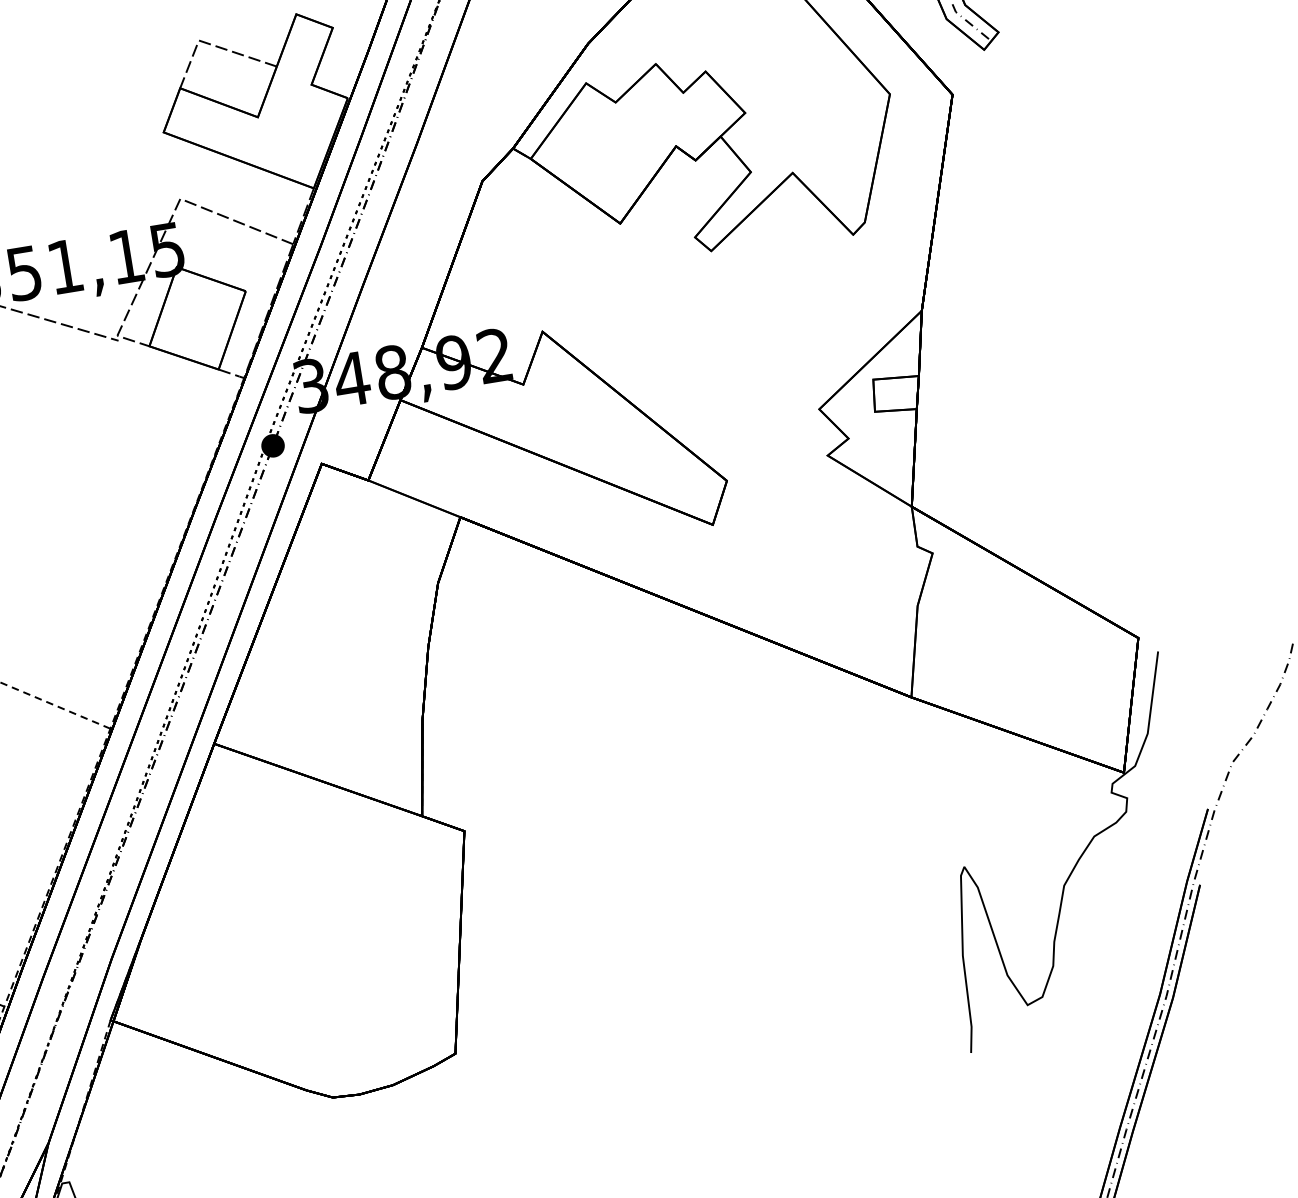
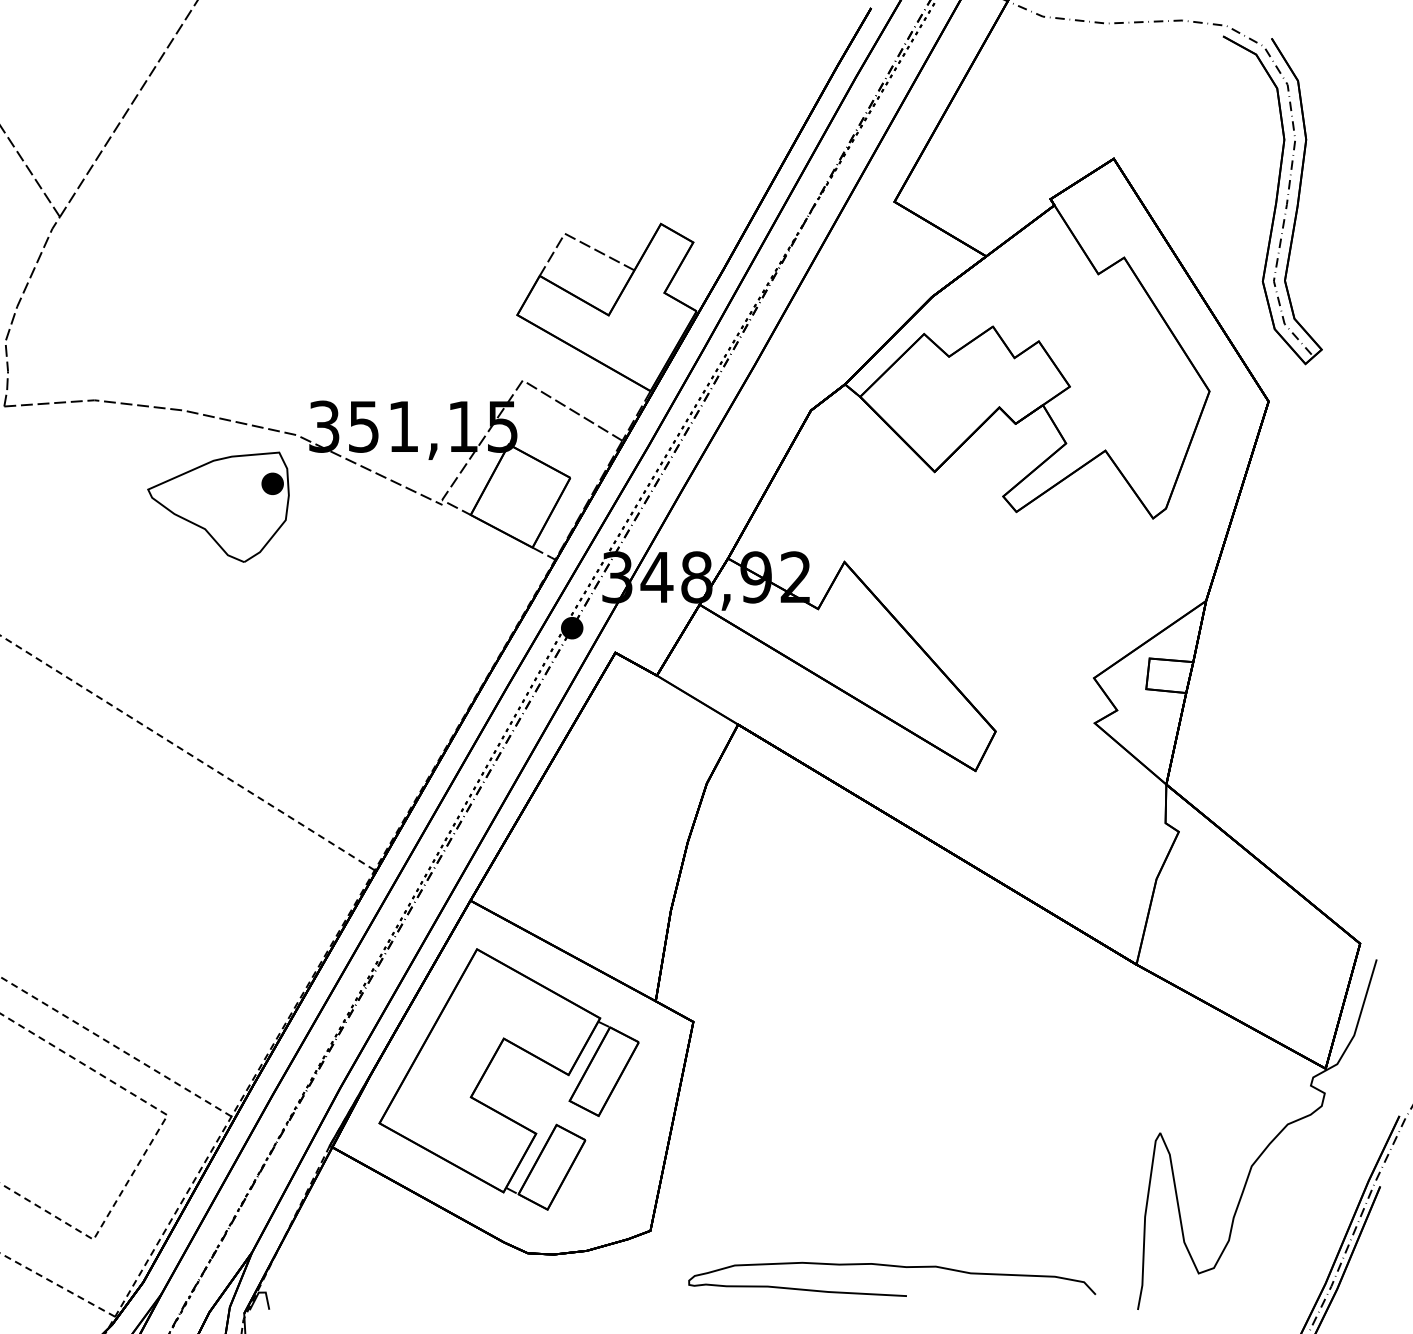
part: (261, 913) -> (488, 1068), added
curve: (715, 1049) -> (896, 1267), added

